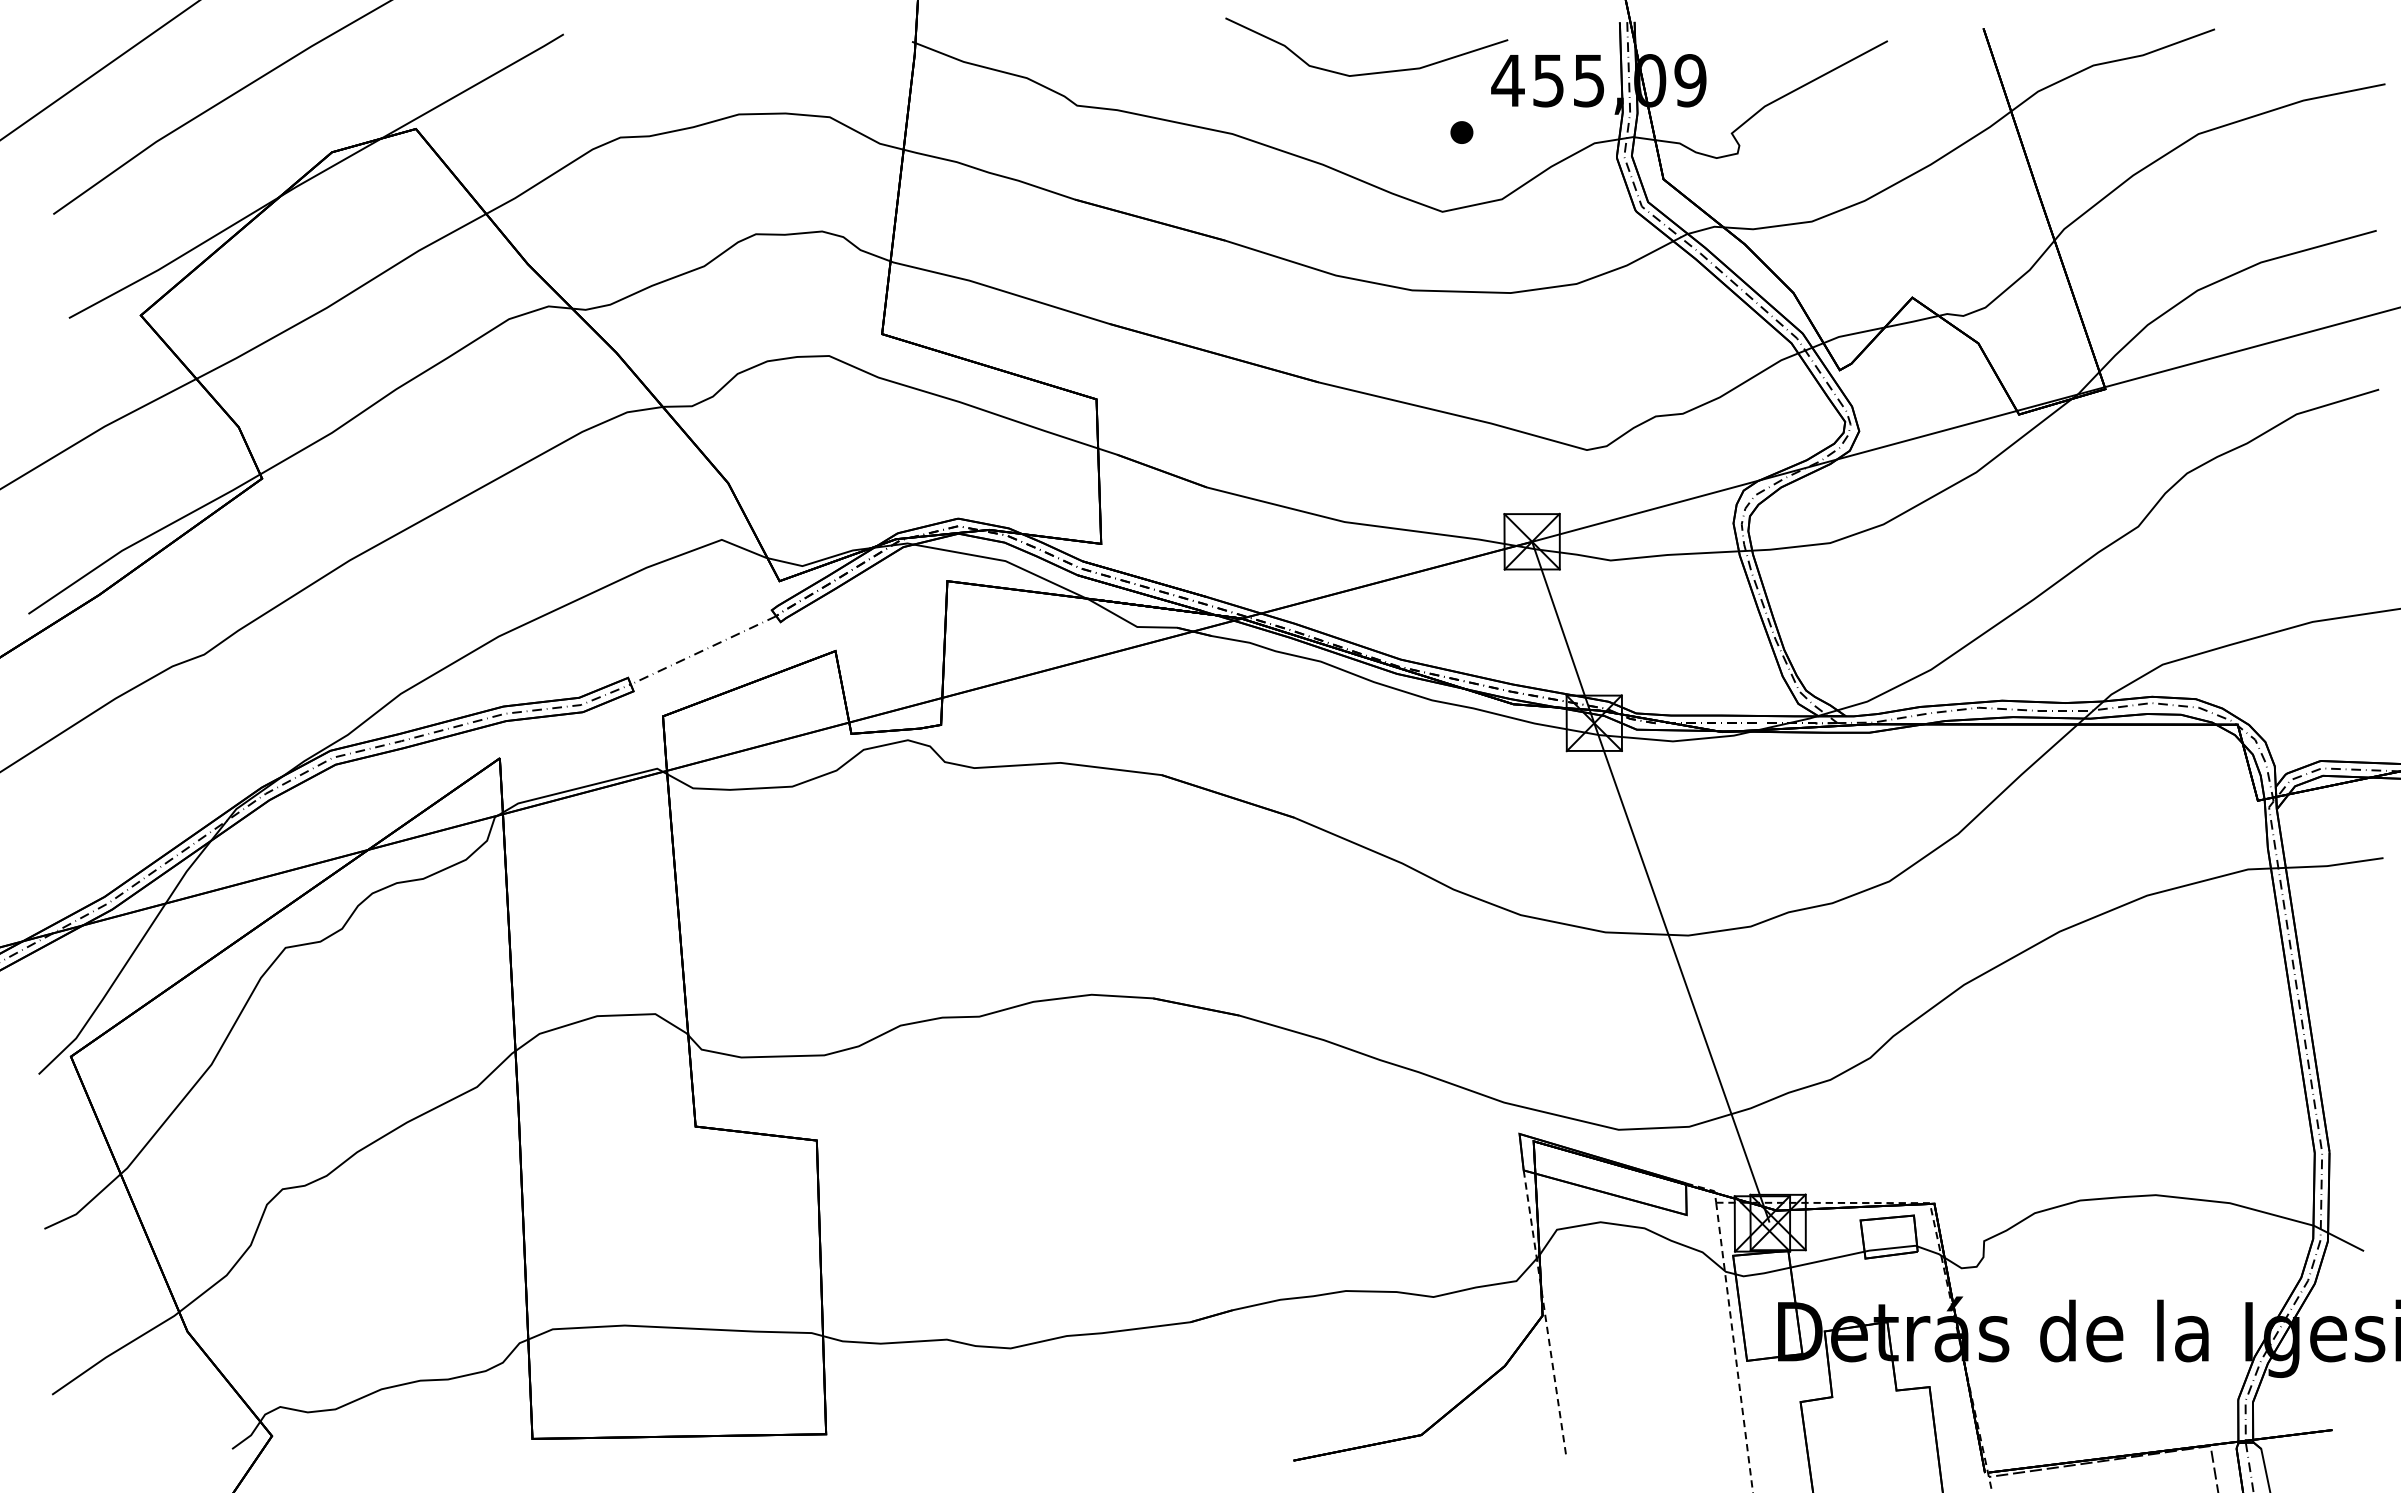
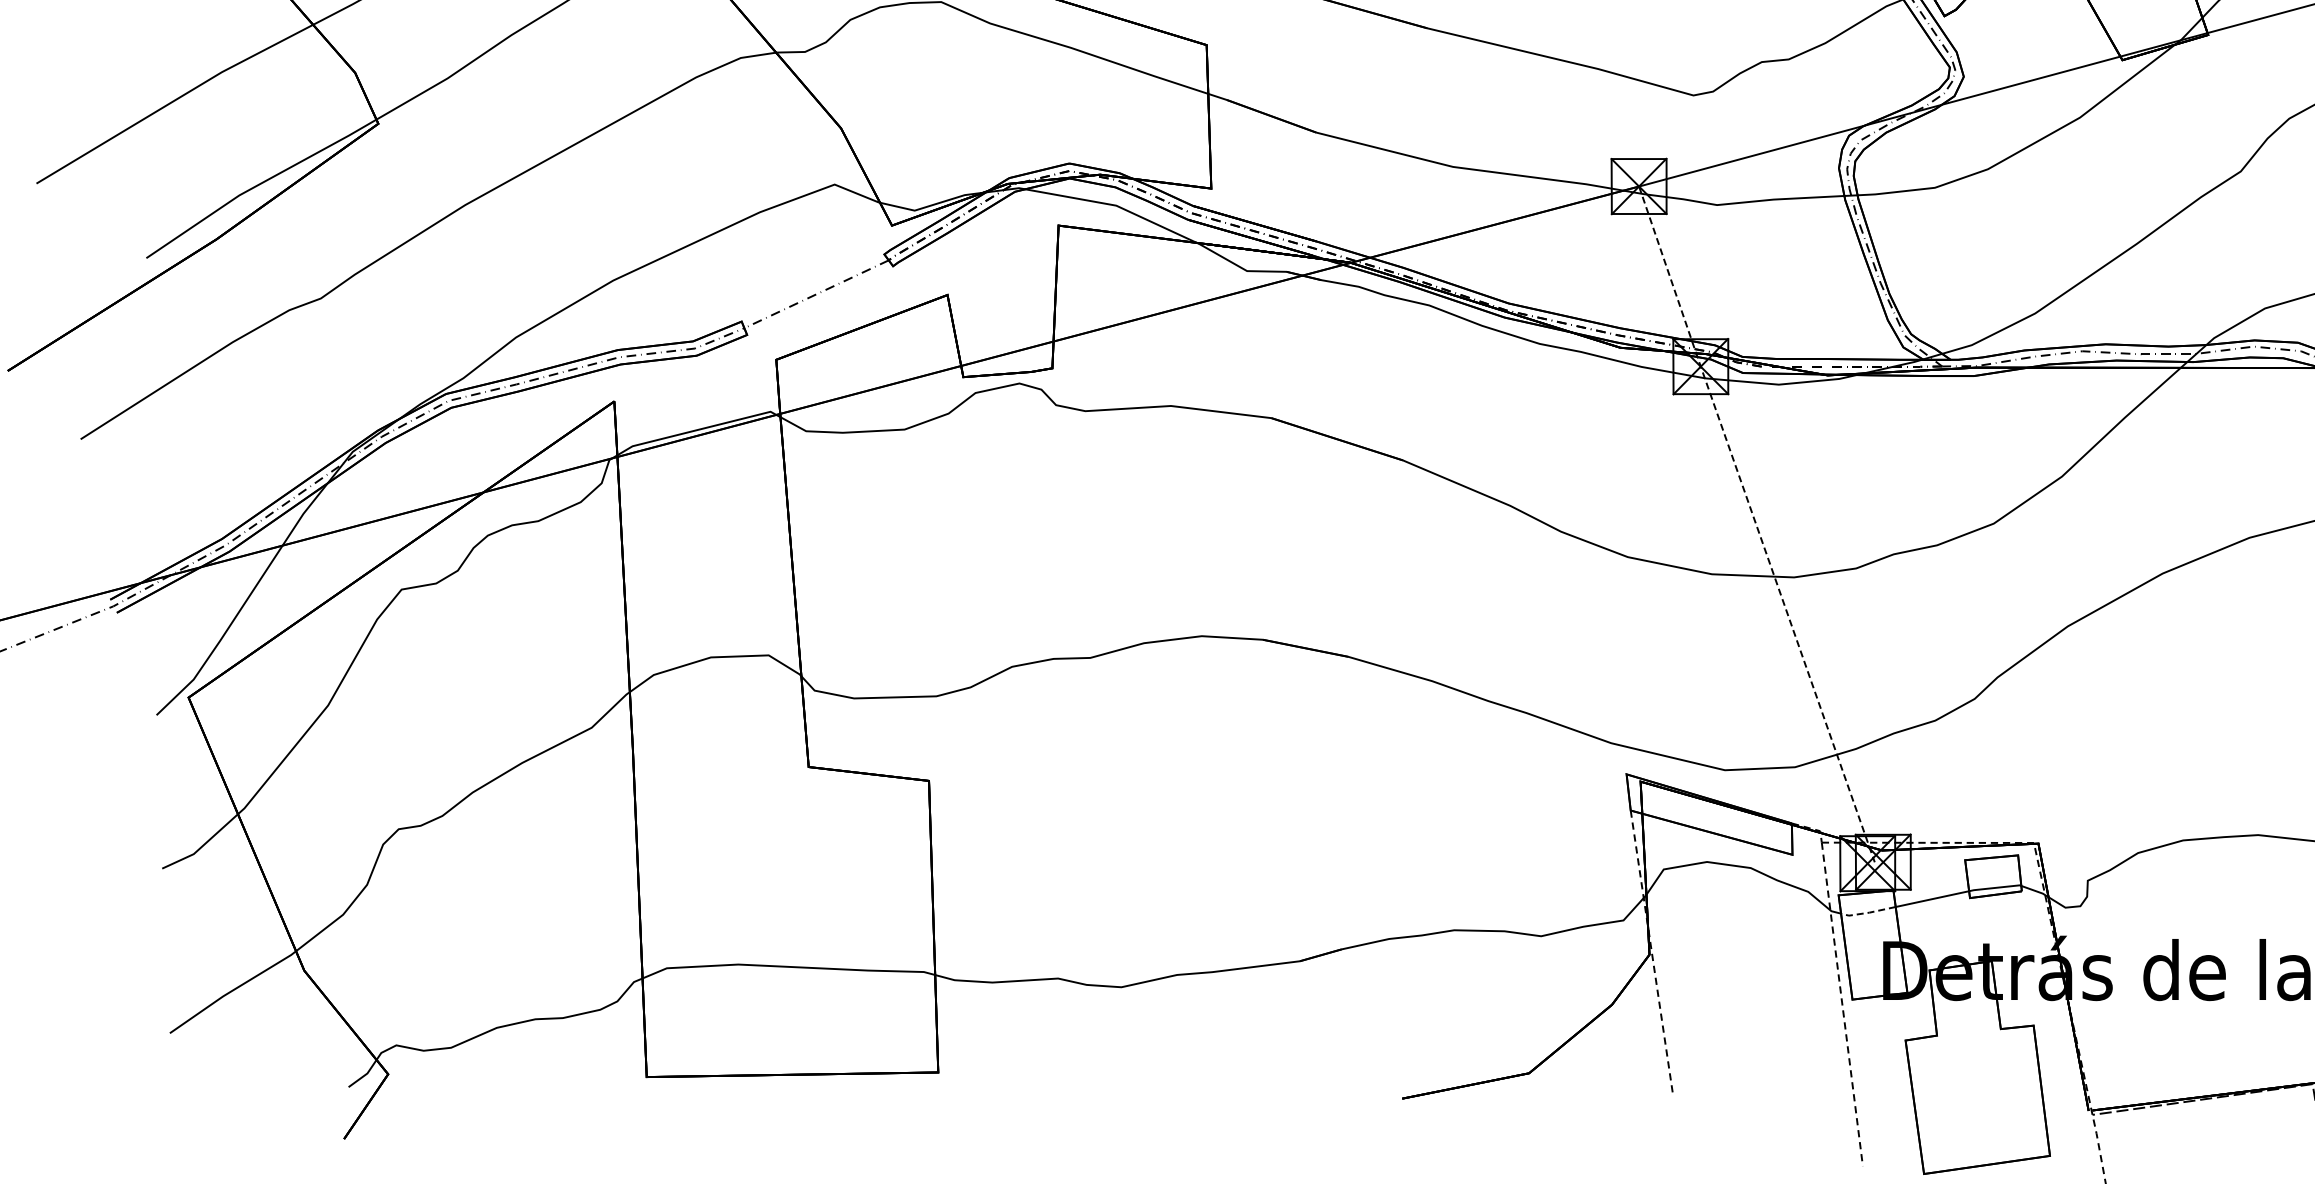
line: (1650, 882) -> (1756, 524), solid -> dashed
line: (1763, 1273) -> (1868, 912), solid -> dashed

